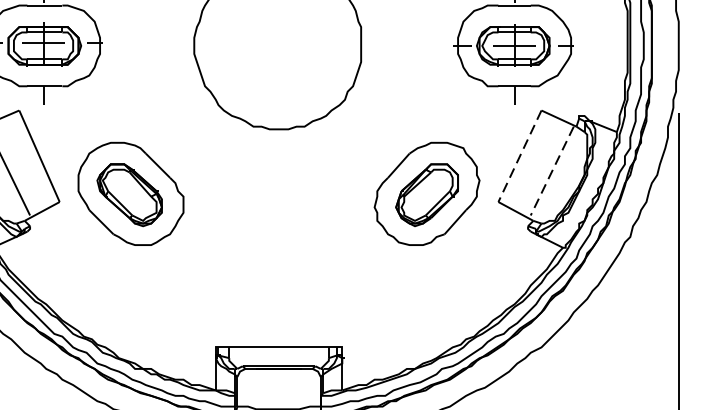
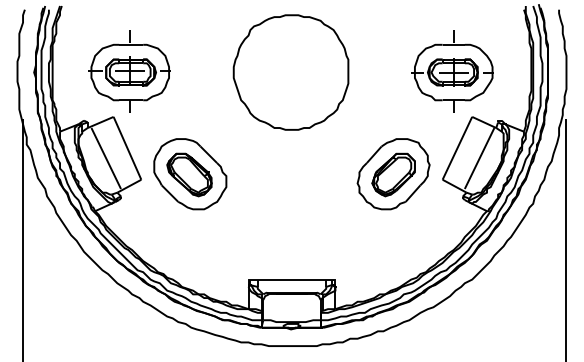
line: (520, 156) -> (457, 148), dashed -> solid
line: (552, 171) -> (479, 158), dashed -> solid

